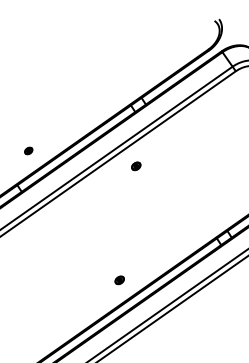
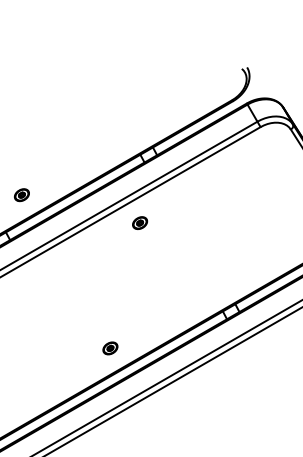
part: (28, 151) -> (21, 195), size x1.67
part: (136, 165) -> (140, 222), size x1.43
part: (119, 280) -> (110, 348), size x1.43

